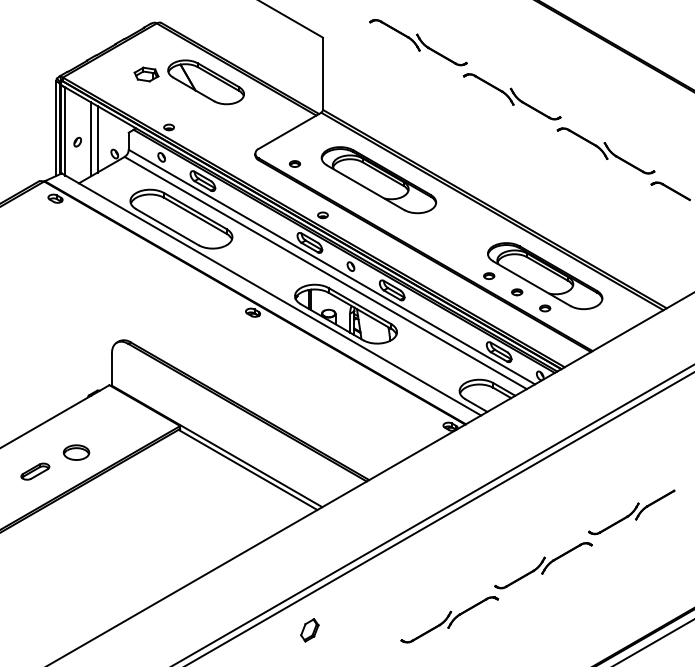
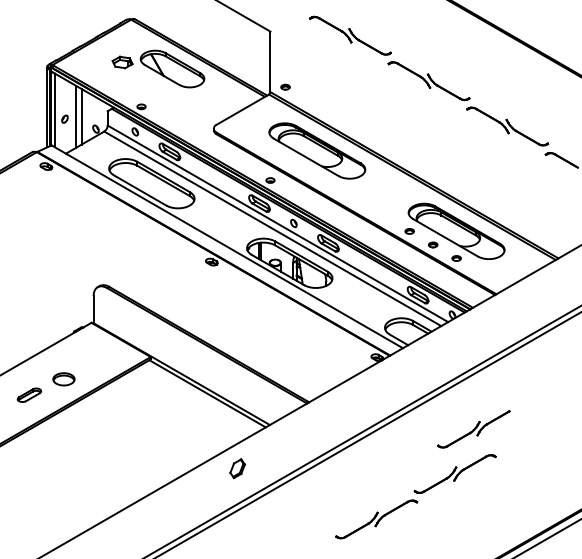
part: (294, 163) -> (285, 86), moved
part: (631, 512) -> (473, 429), moved
part: (309, 630) -> (237, 468), moved

